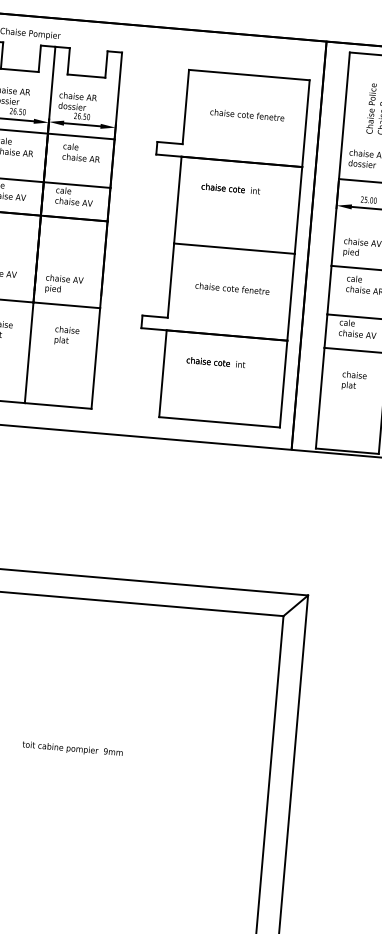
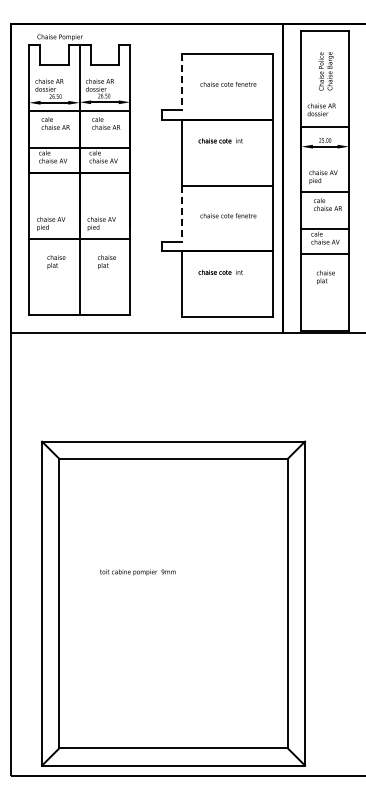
line: (185, 107) -> (181, 82), solid -> dashed
line: (170, 281) -> (181, 214), solid -> dashed

